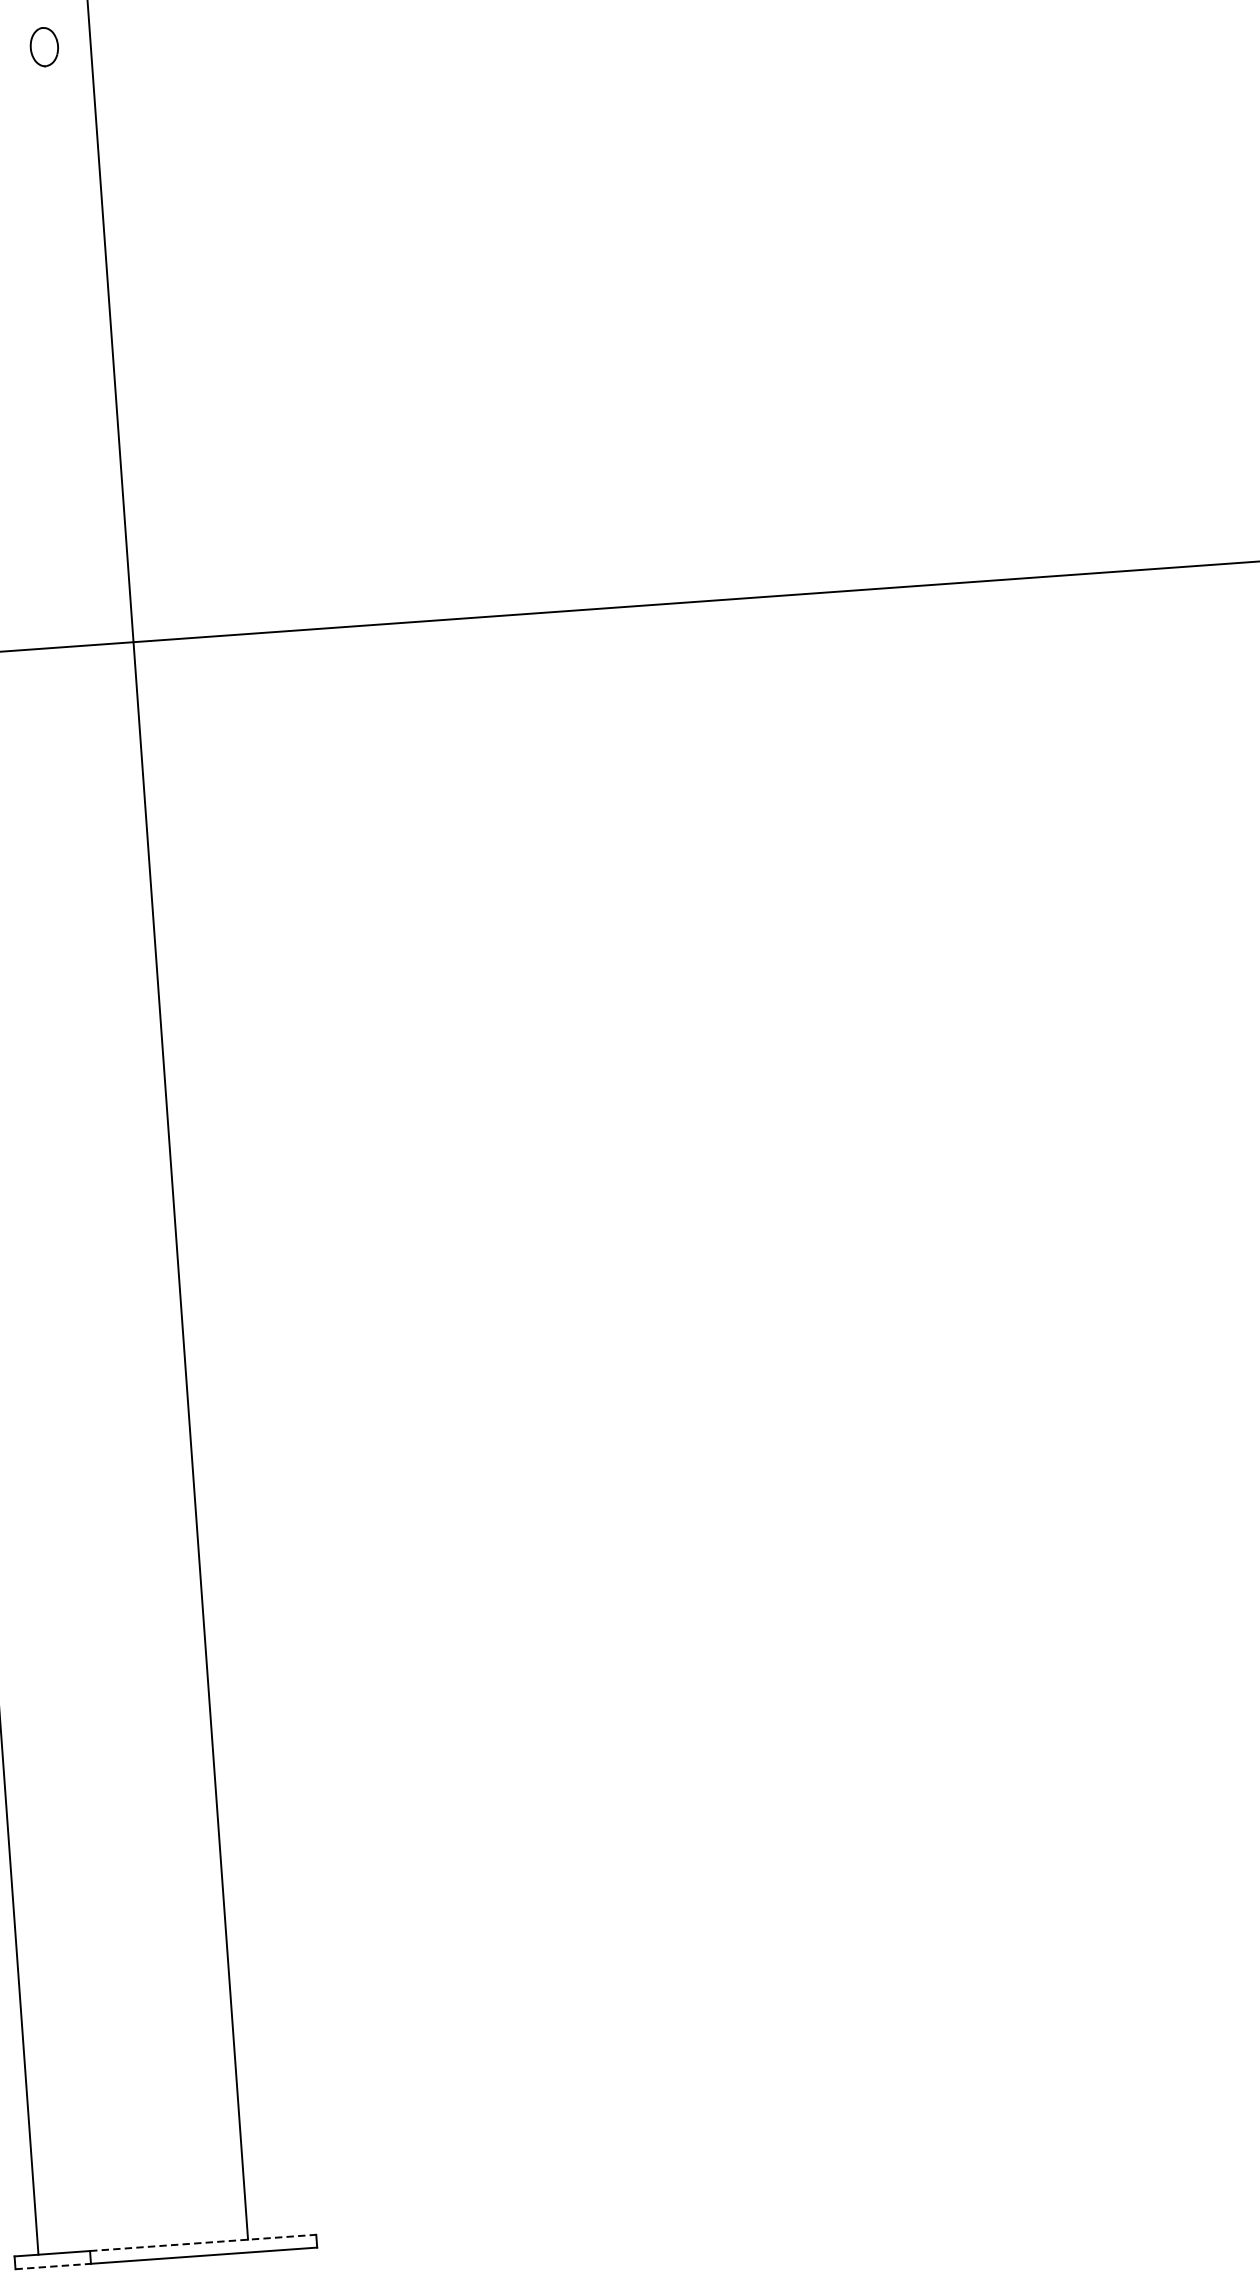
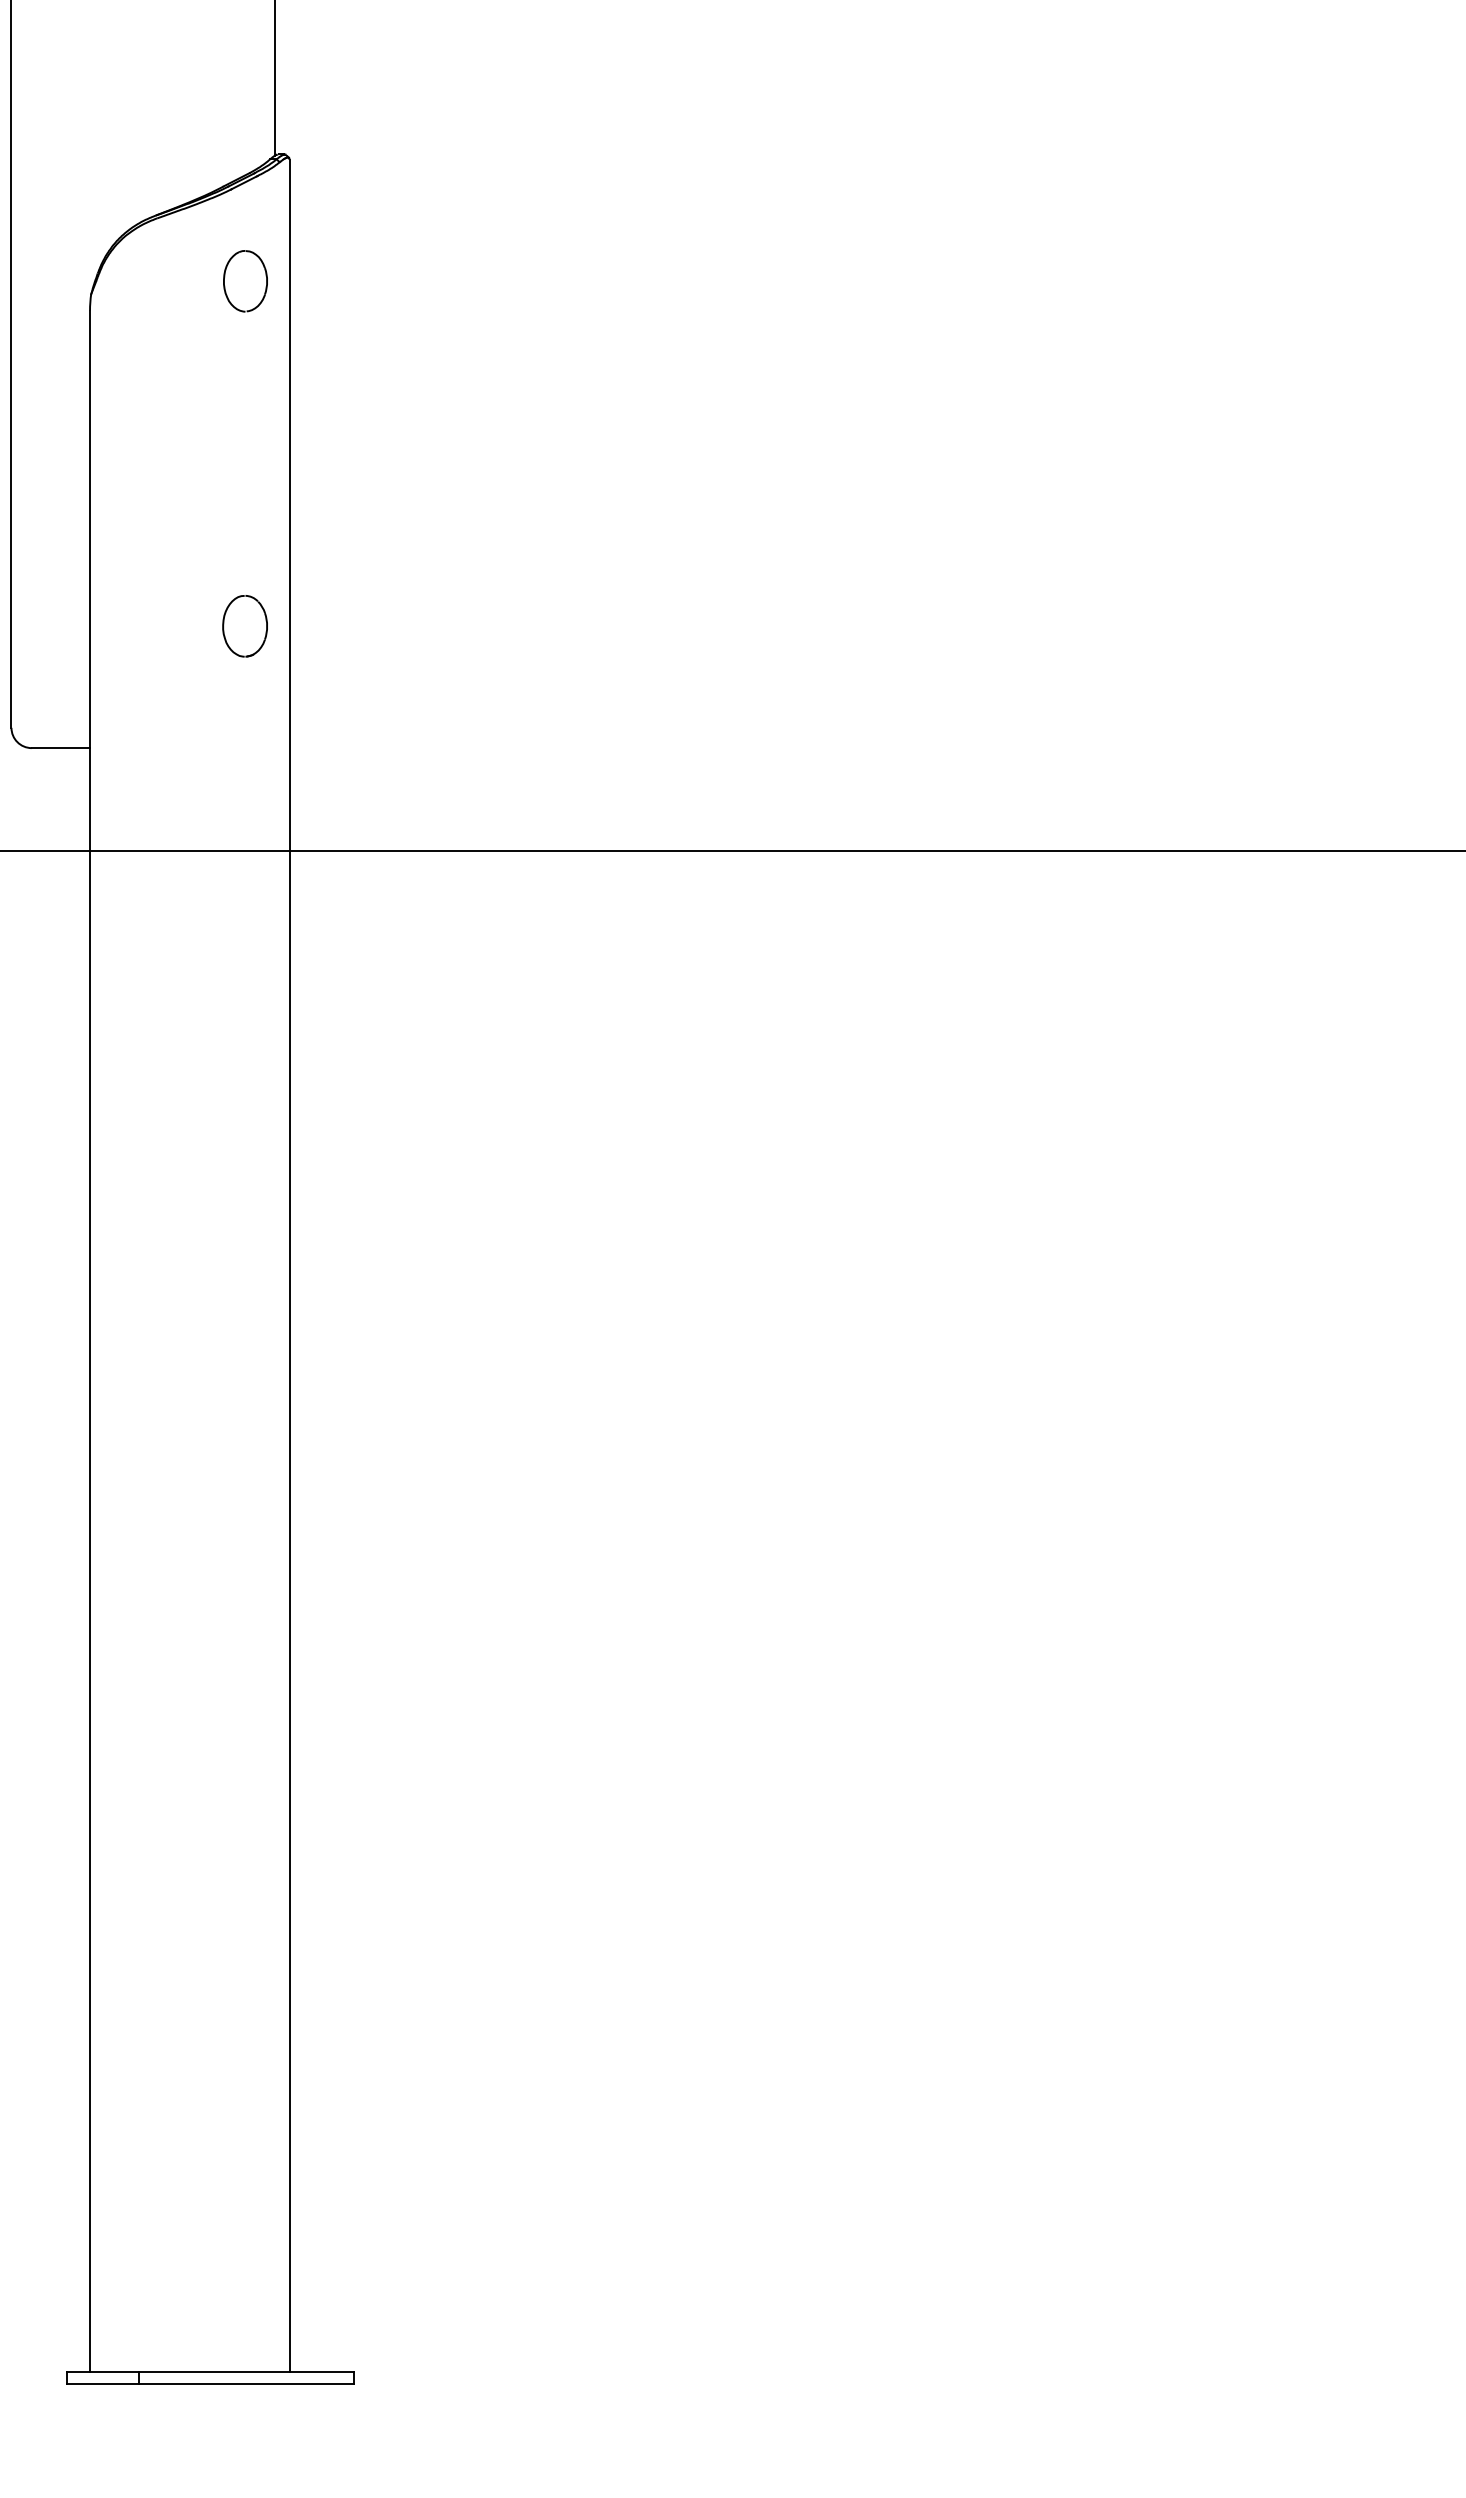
part: (44, 47) -> (245, 281), size x1.67
part: (69, 409) -> (244, 626), added
line: (202, 2242) -> (246, 2371), dashed -> solid
line: (53, 2266) -> (103, 2383), dashed -> solid

